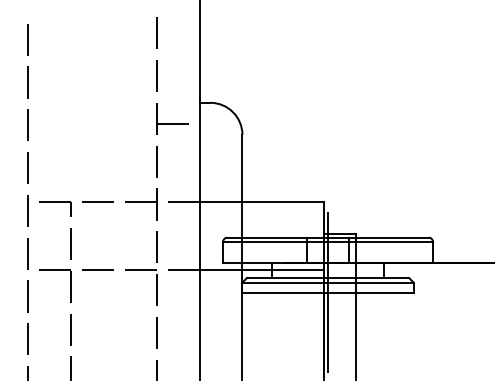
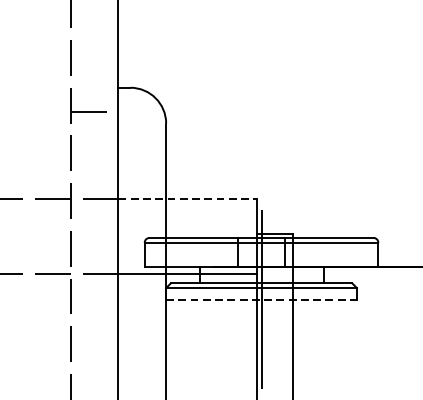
line: (262, 202) -> (188, 198), solid -> dashed
line: (328, 293) -> (262, 300), solid -> dashed

